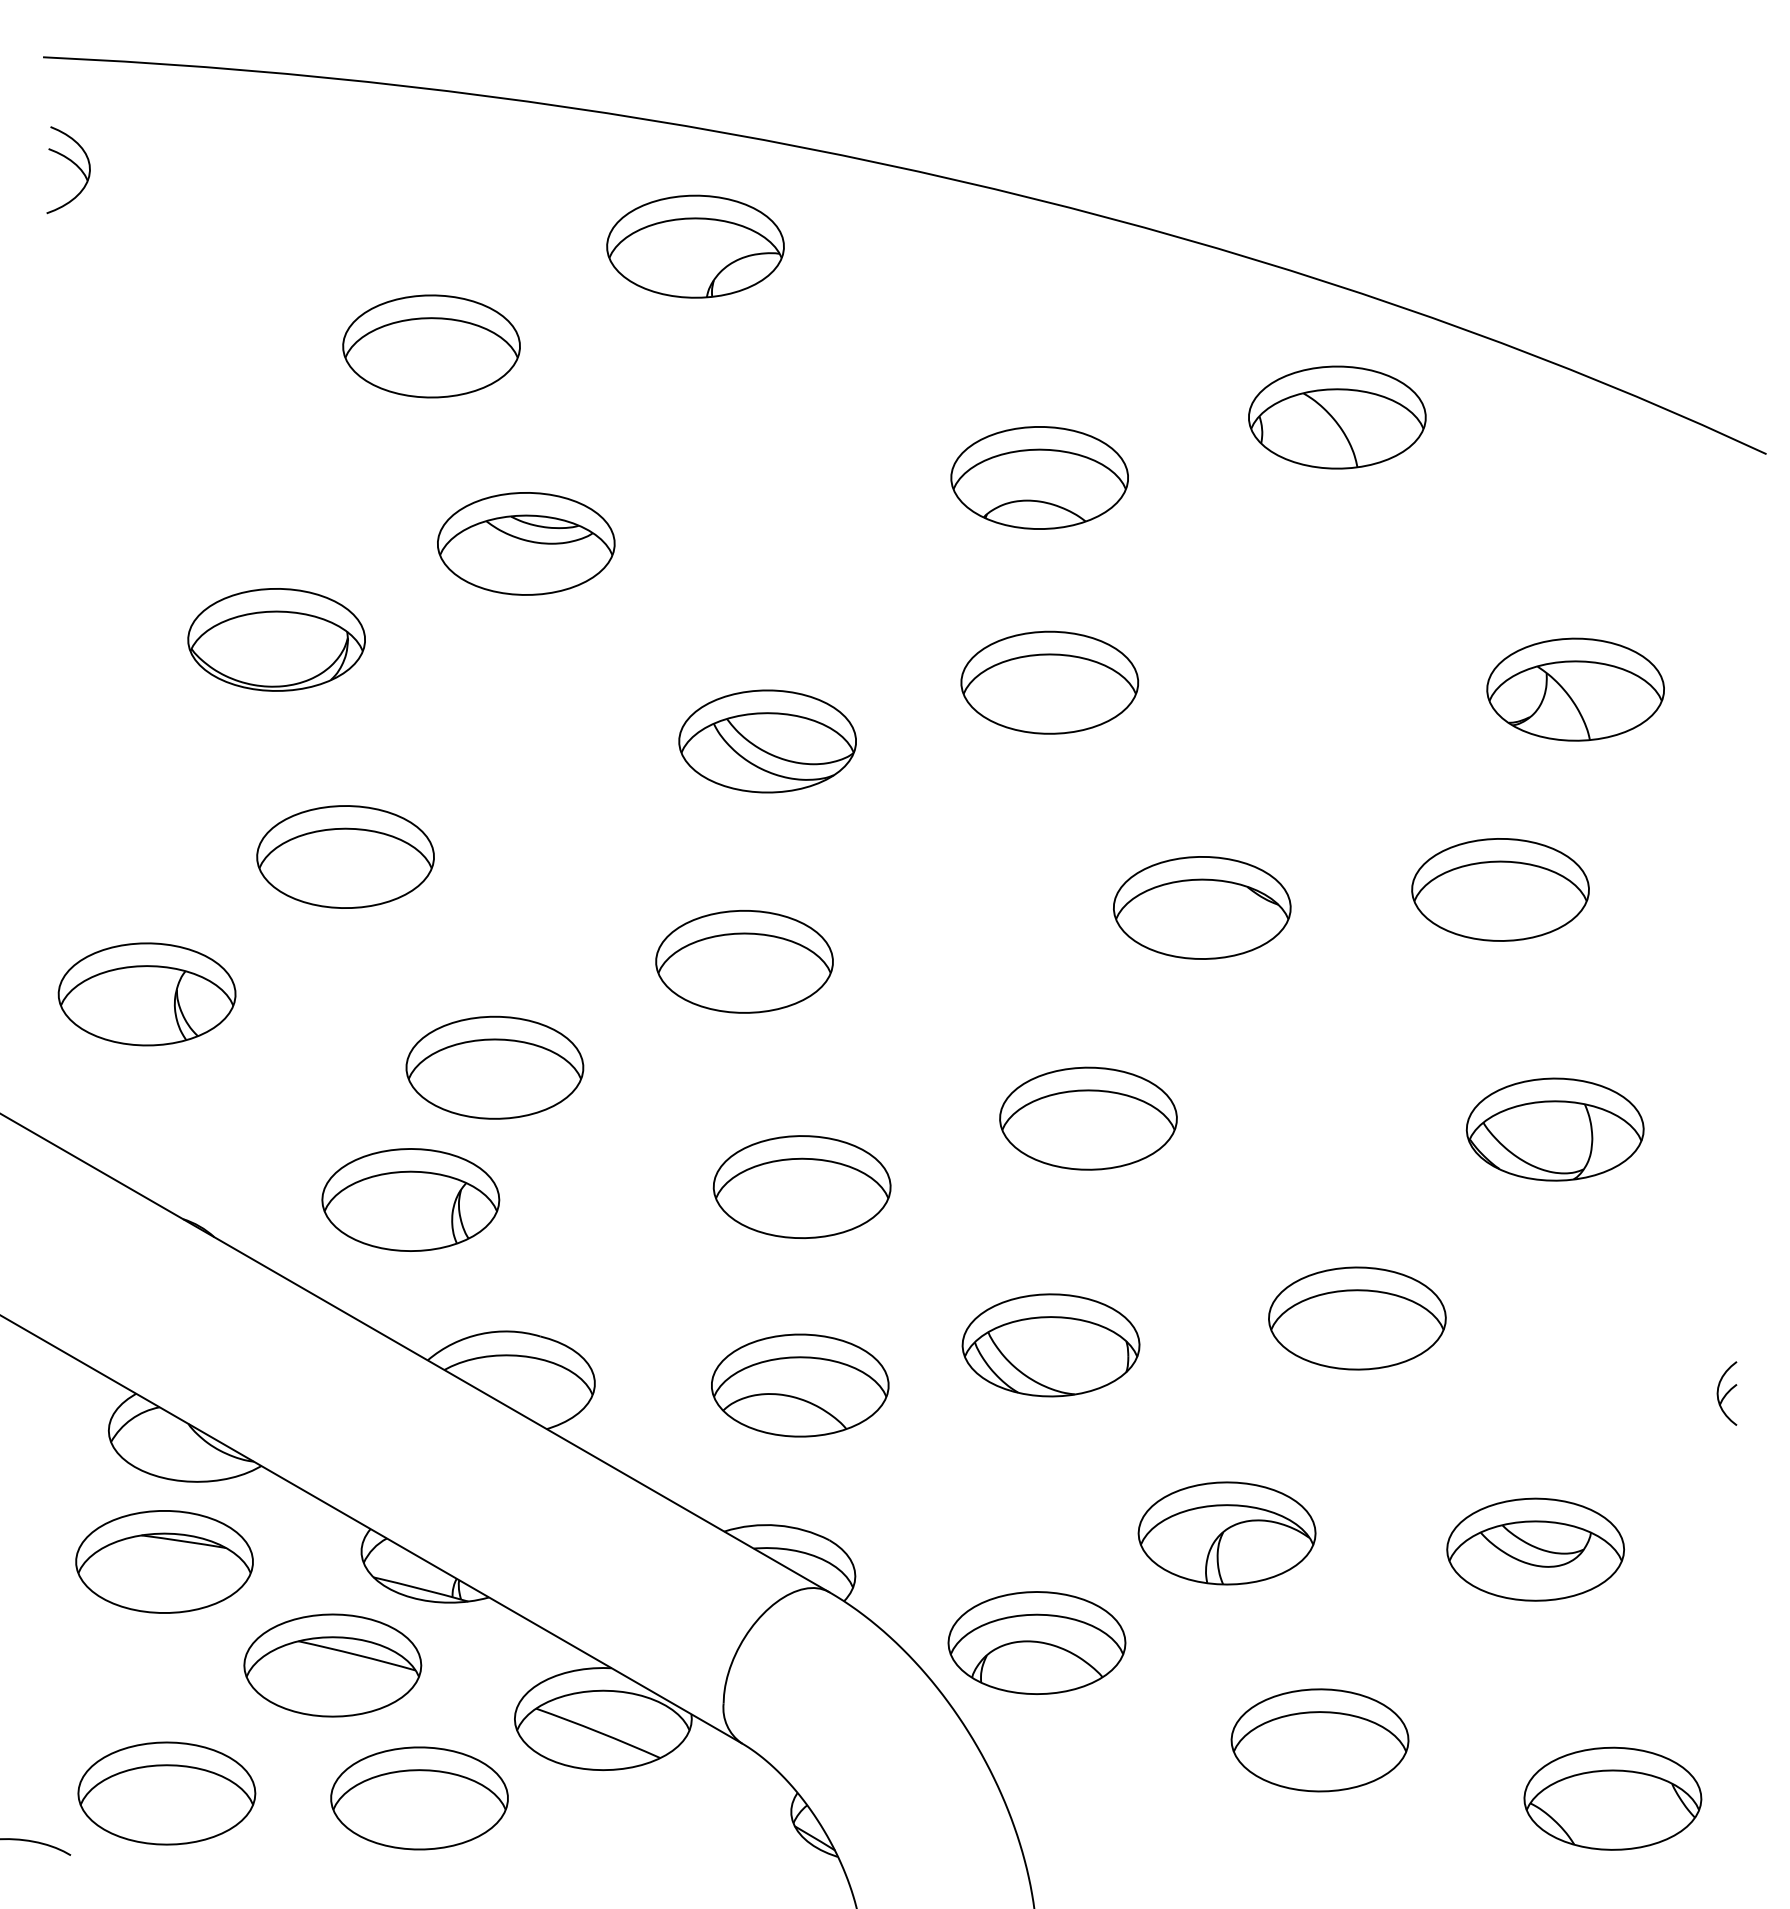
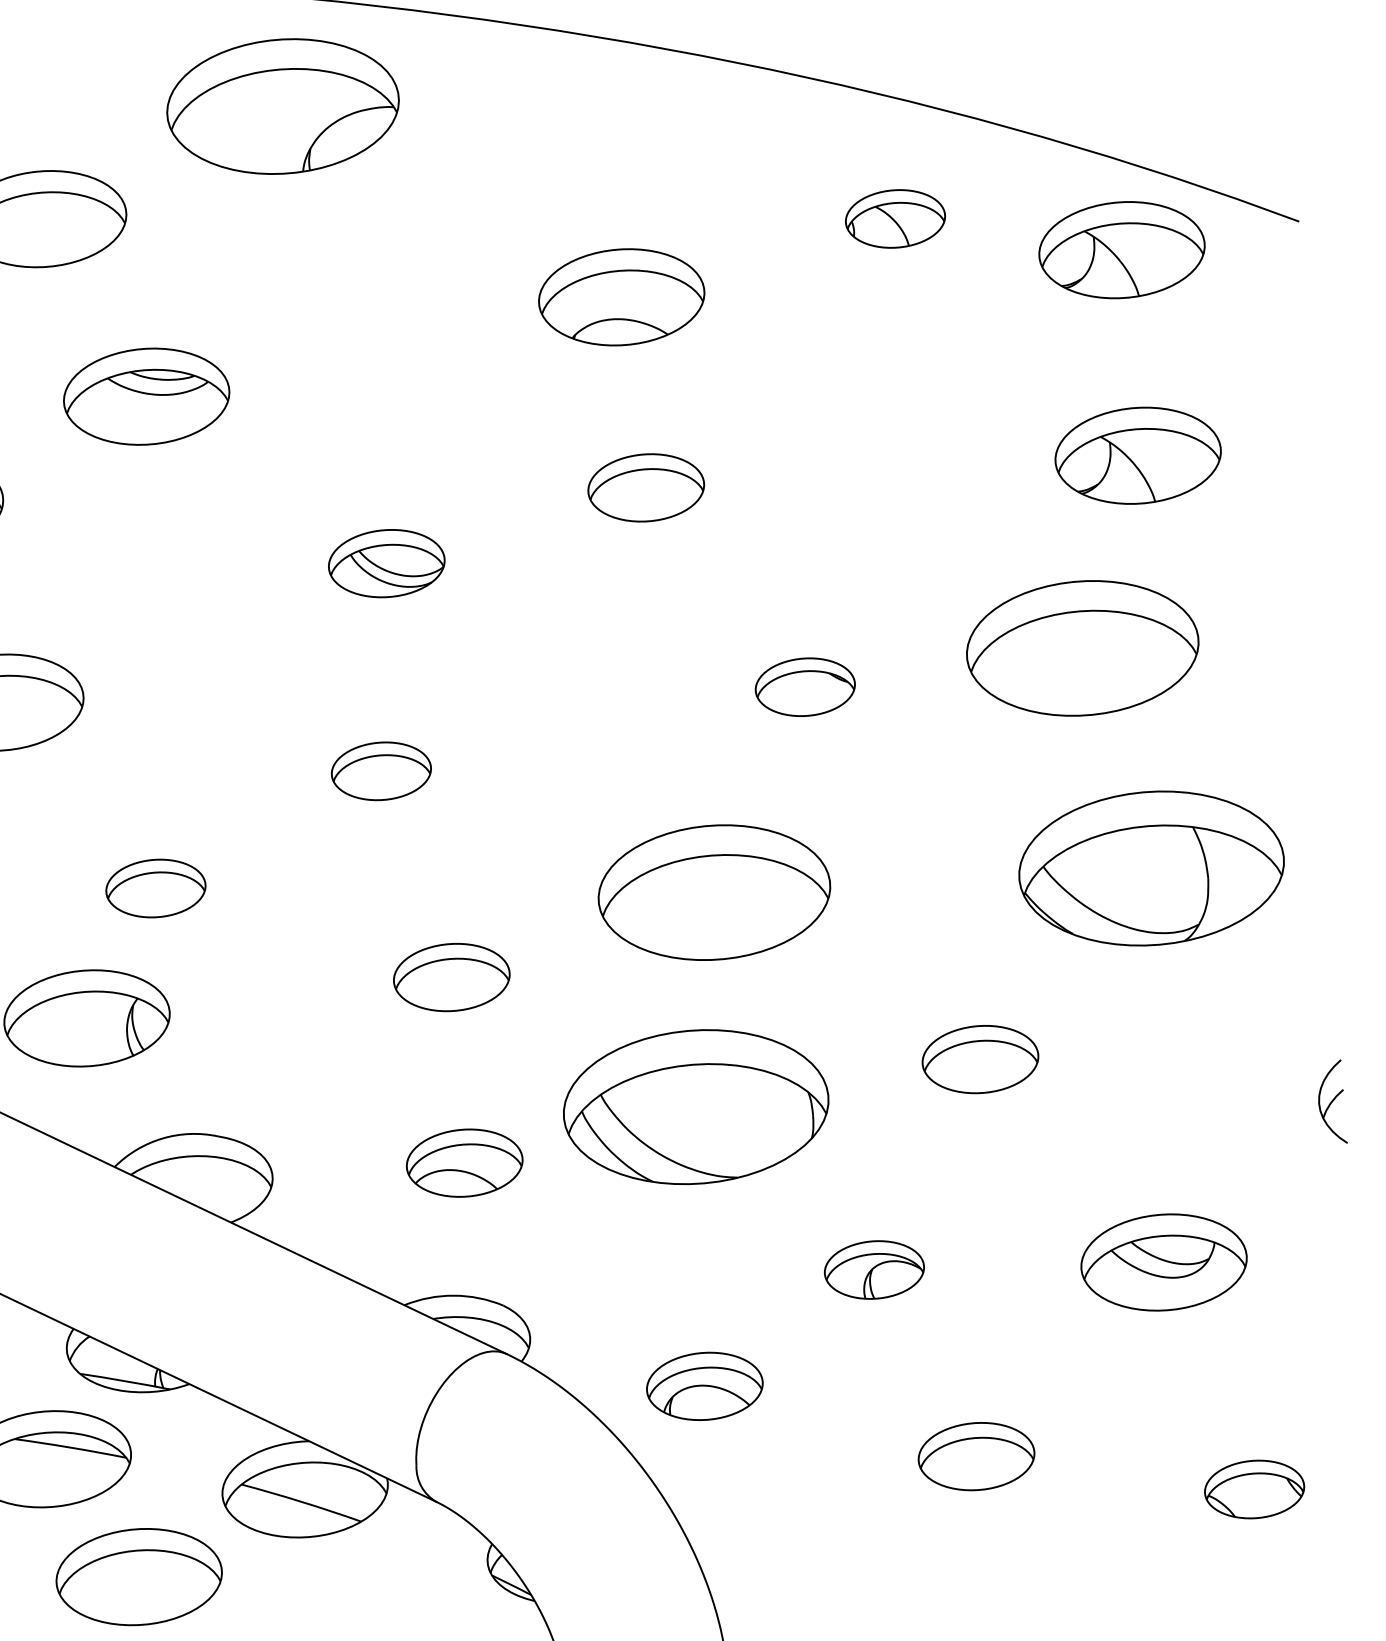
part: (695, 246) -> (282, 106), size x1.4
part: (1337, 417) -> (895, 218), size x0.6
part: (1575, 469) -> (1121, 249), added
part: (1049, 682) -> (645, 487), size x0.7
part: (767, 741) -> (386, 563), size x0.7
part: (1500, 889) -> (1082, 648), size x1.4
part: (1202, 907) -> (805, 686), size x0.6
part: (744, 961) -> (381, 770), size x0.6
part: (494, 1067) -> (155, 888), size x0.6
part: (1088, 1118) -> (714, 892), size x1.4
part: (1554, 1129) -> (1150, 868), size x1.6
part: (801, 1186) -> (451, 977), size x0.7
part: (1357, 1318) -> (980, 1059), size x0.7
part: (1050, 1345) -> (695, 1107), size x1.6
part: (800, 1385) -> (464, 1163), size x0.7
part: (1726, 1393) -> (1330, 1102), size x1.4
part: (1226, 1533) -> (873, 1270), size x0.6
part: (1036, 1642) -> (704, 1385), size x0.7
part: (1319, 1740) -> (976, 1456), size x0.7
part: (1612, 1798) -> (1254, 1489), size x0.6

